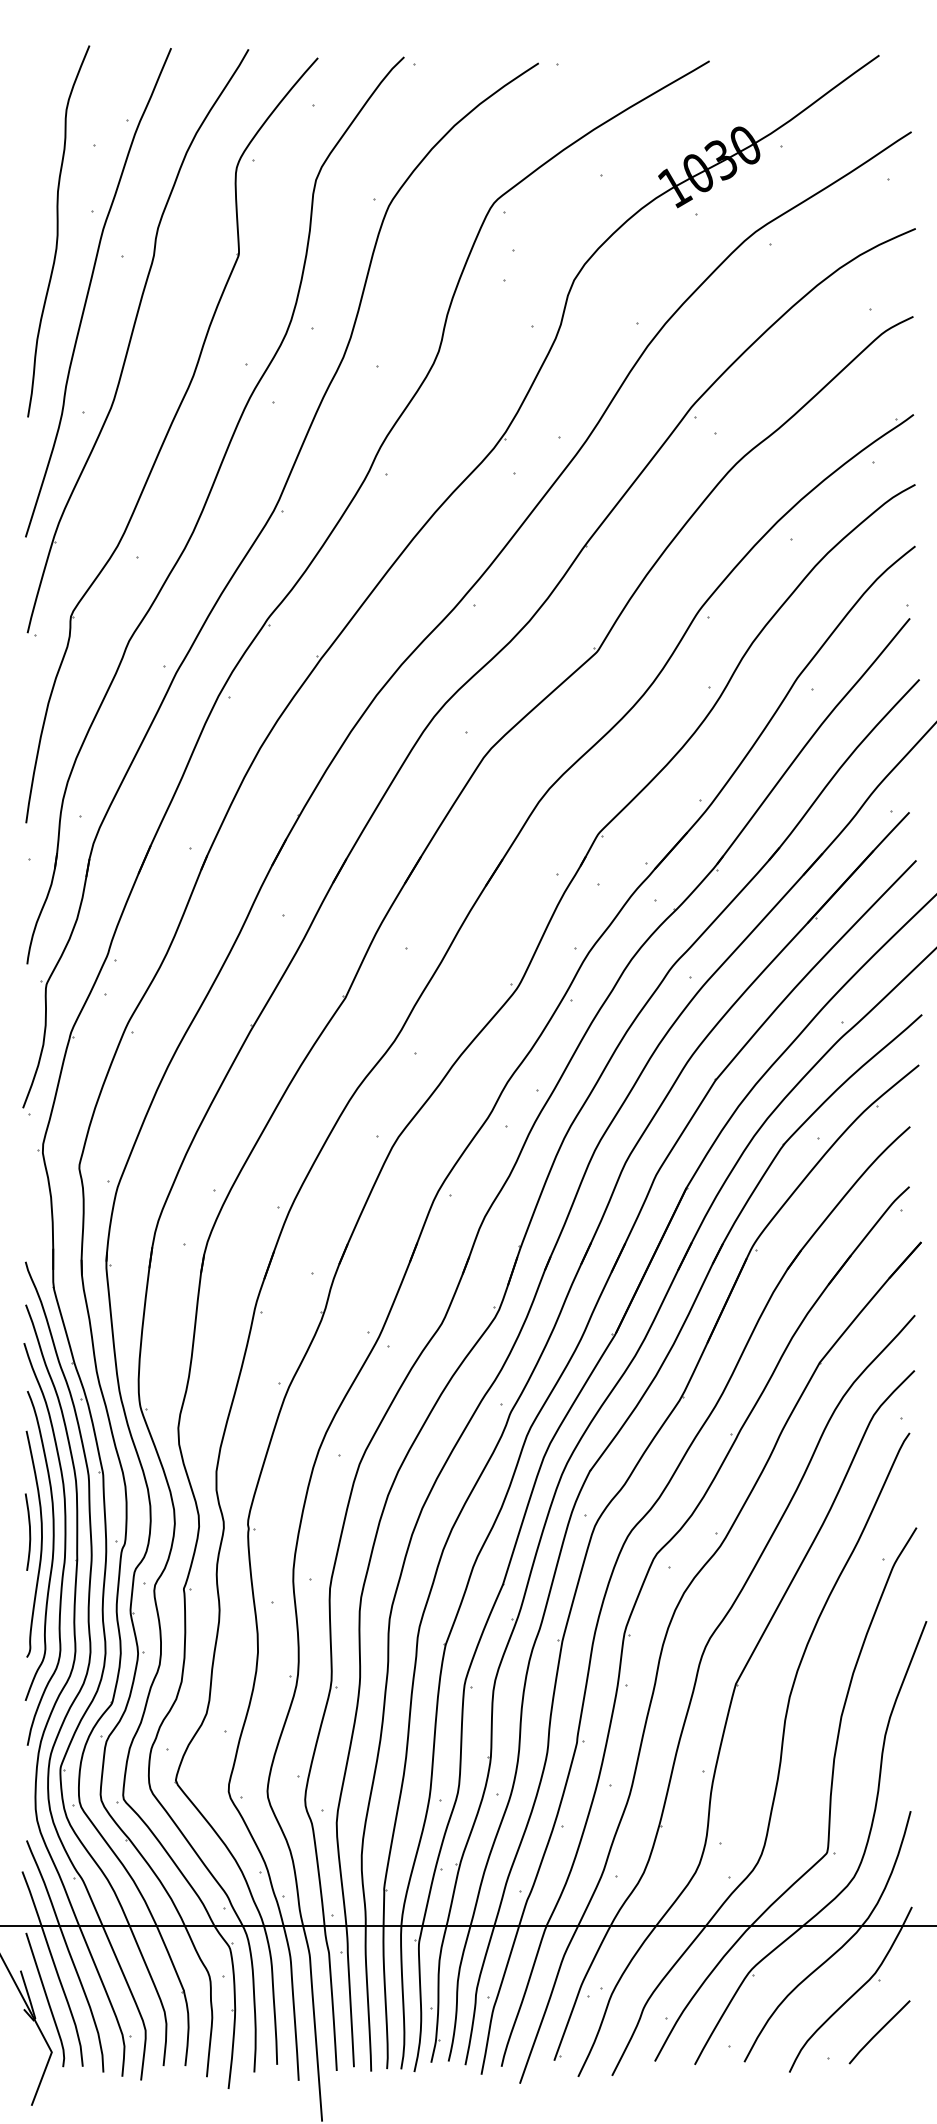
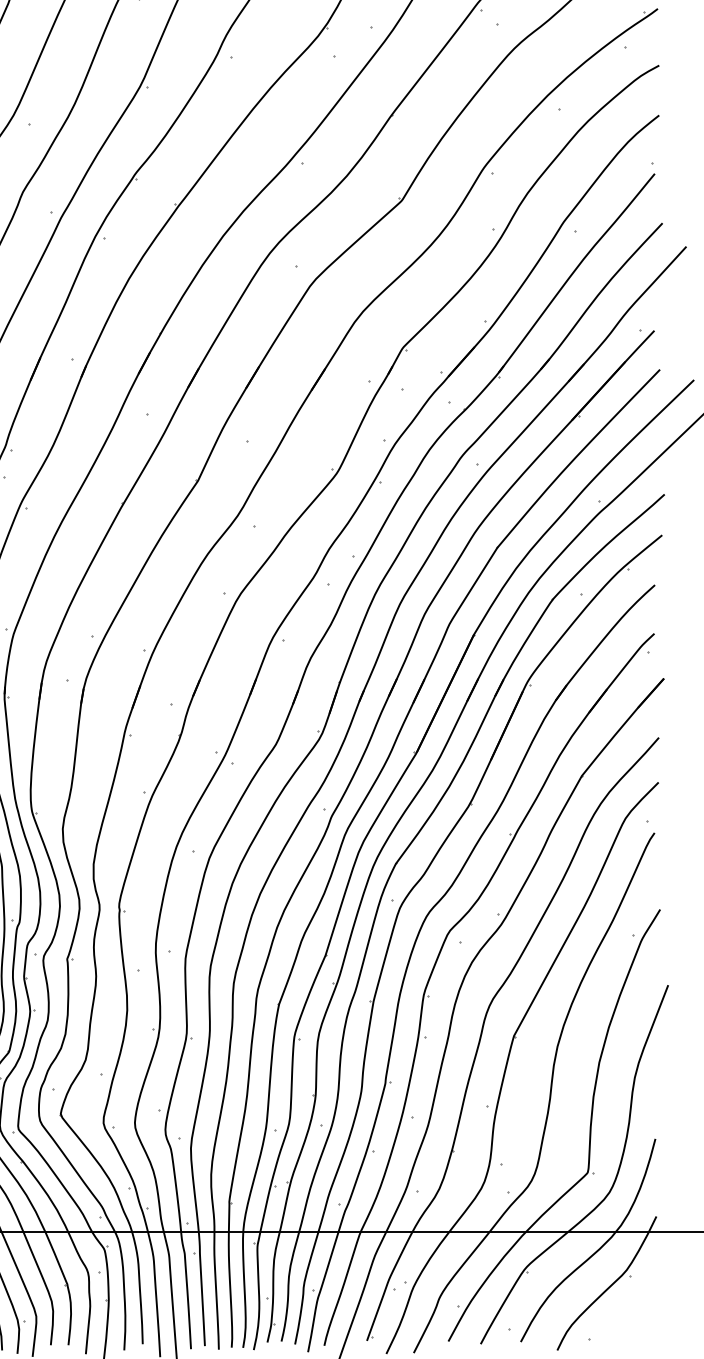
curve: (879, 2032) -> (630, 1318), removed

